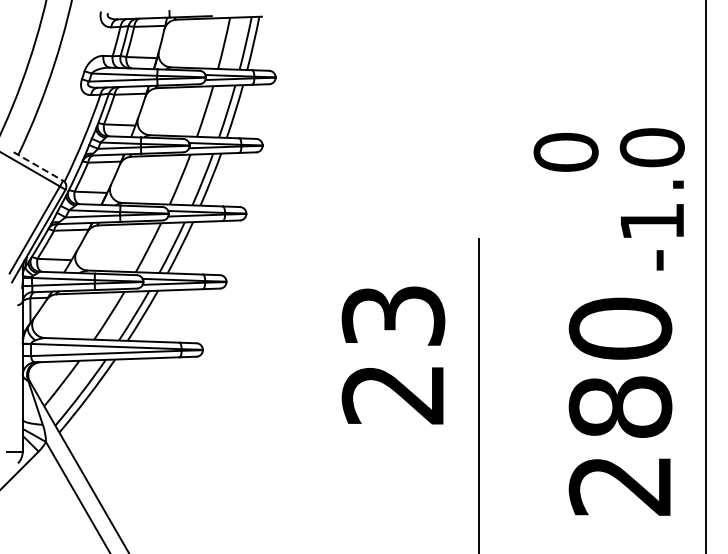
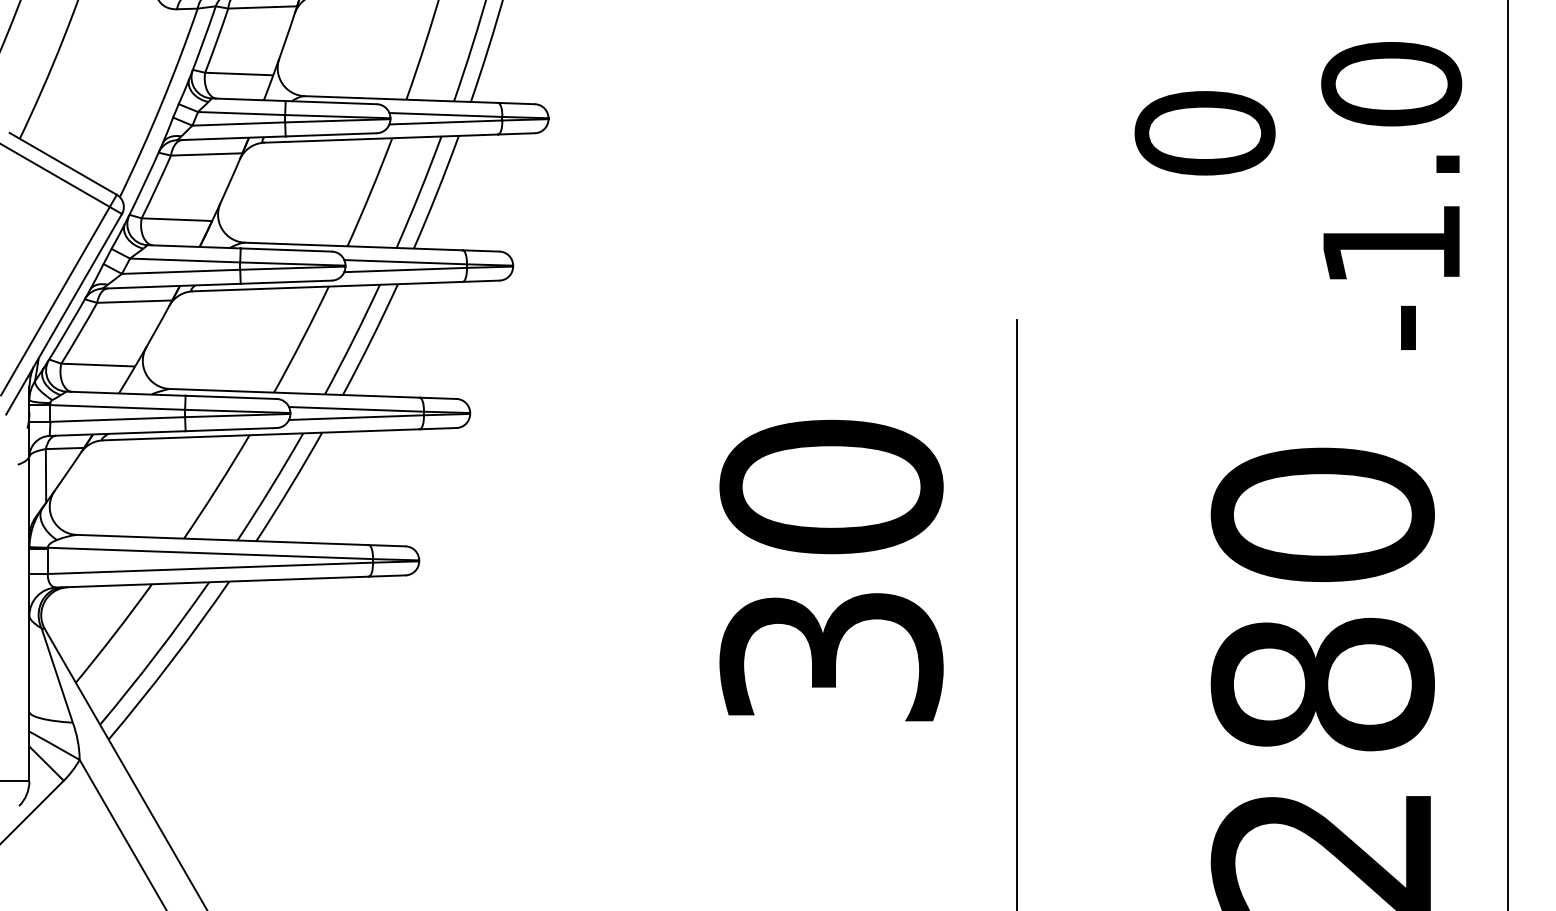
line: (38, 166) -> (63, 163), dashed -> solid
text: (651, 199) -> (1389, 196), moved
text: (393, 354) -> (831, 570), 23 -> 30

